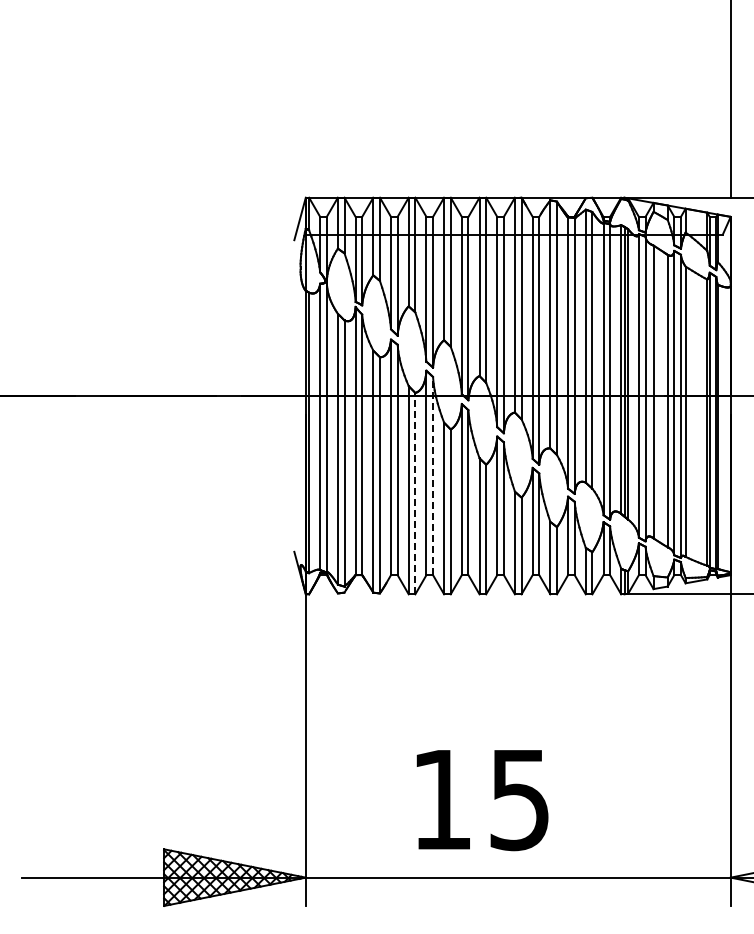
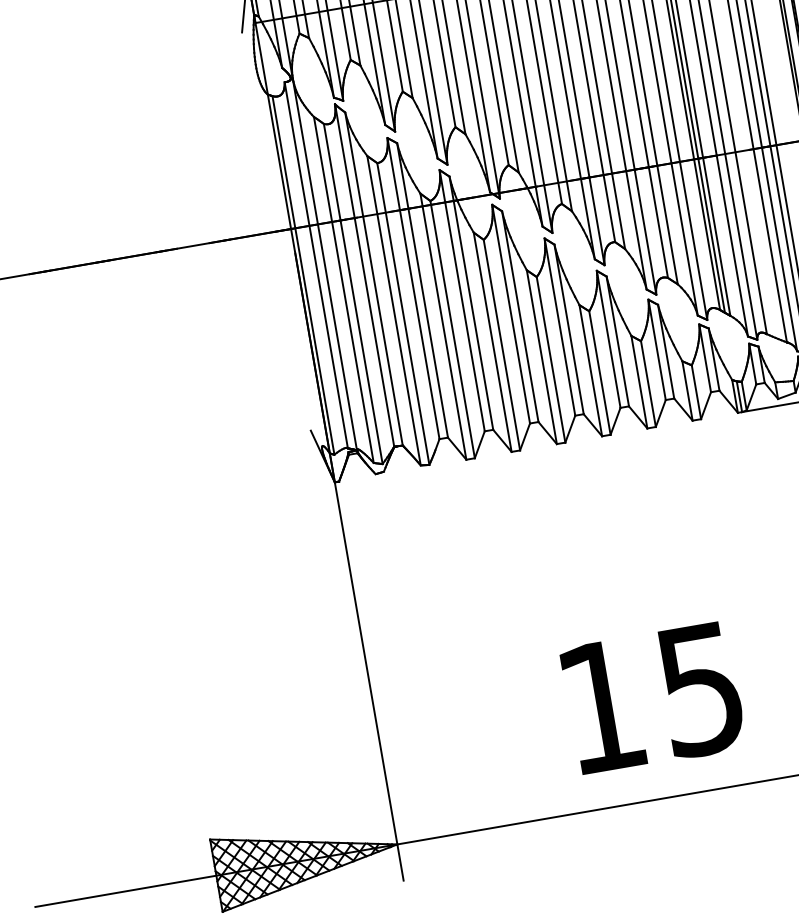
line: (433, 475) -> (471, 302), dashed -> solid
line: (415, 493) -> (452, 329), dashed -> solid
text: (482, 800) -> (653, 698), moved

